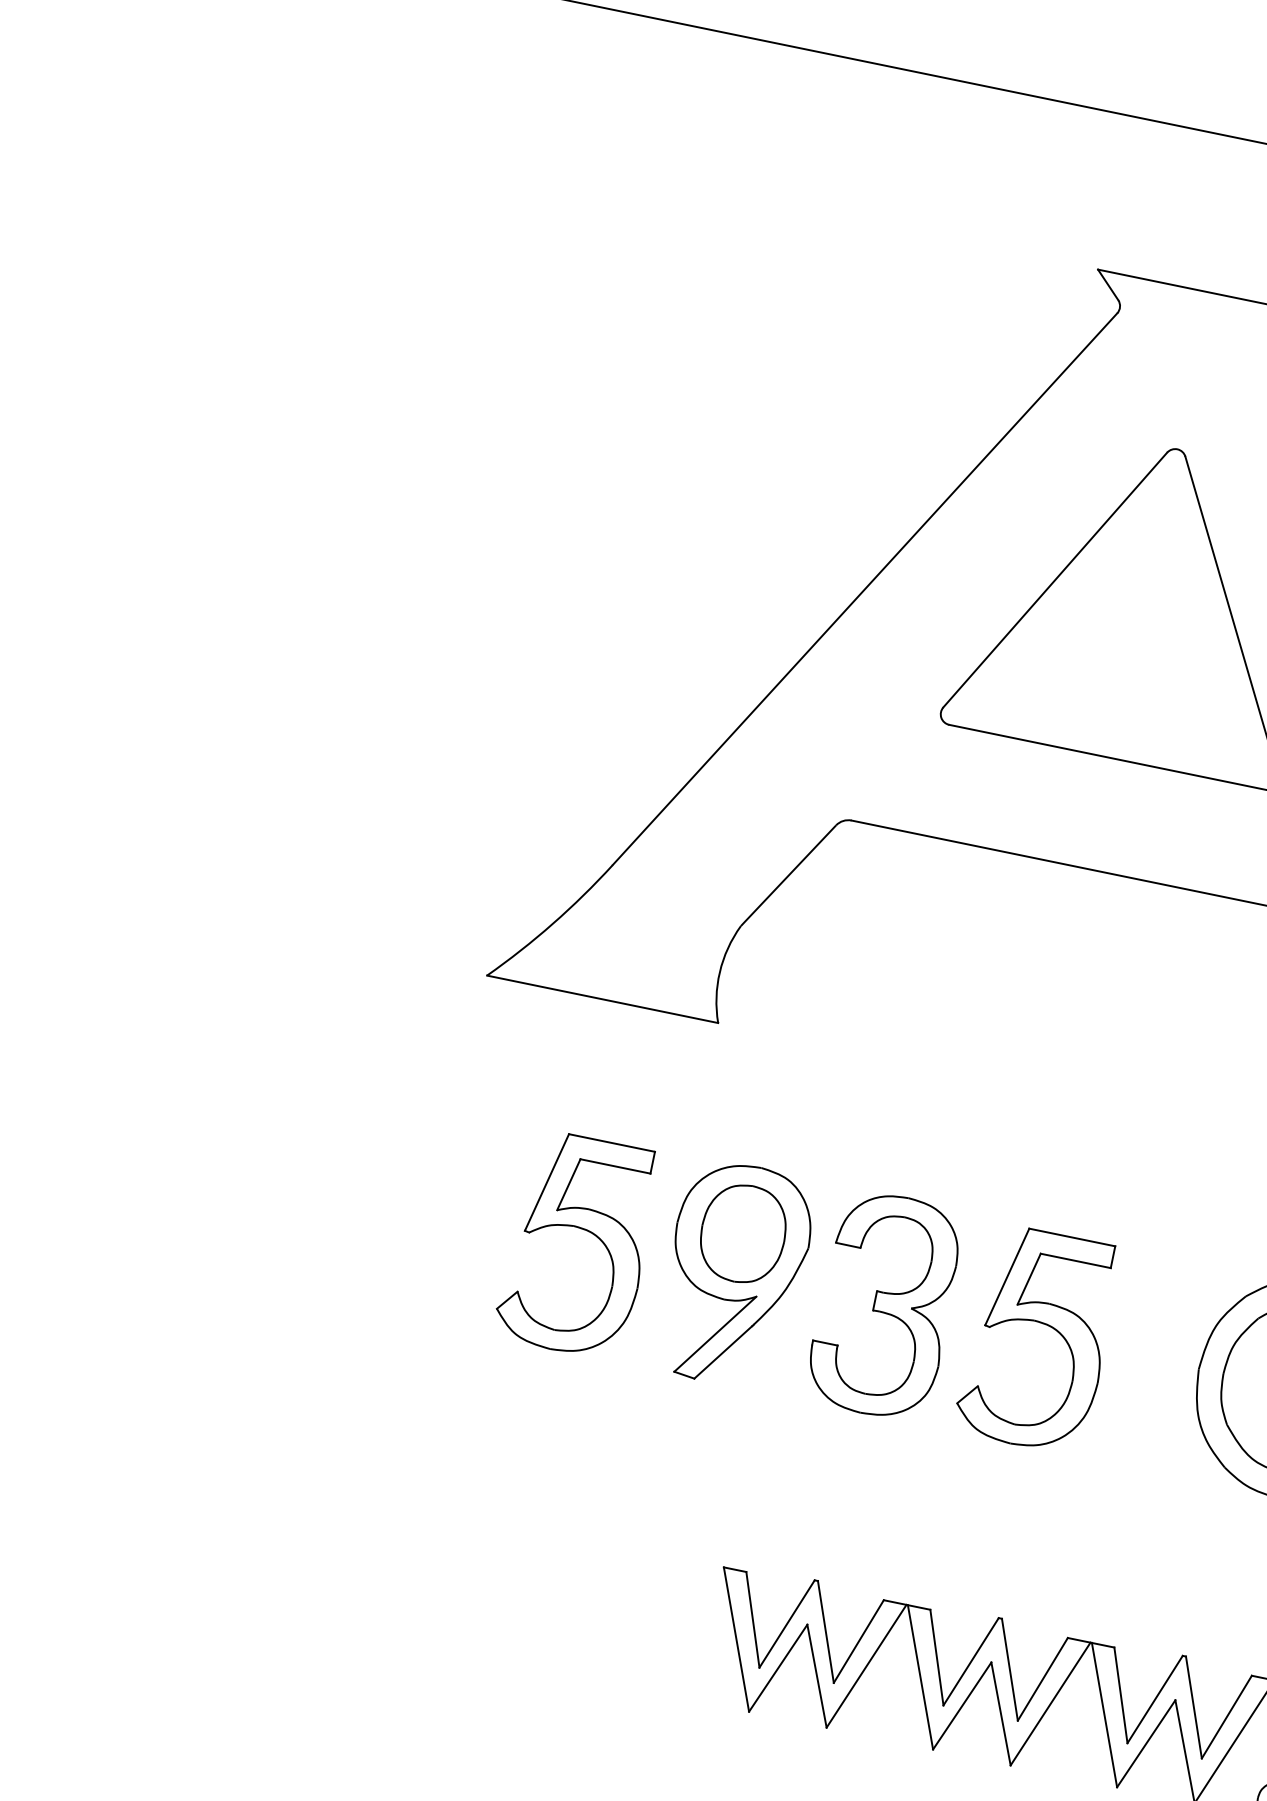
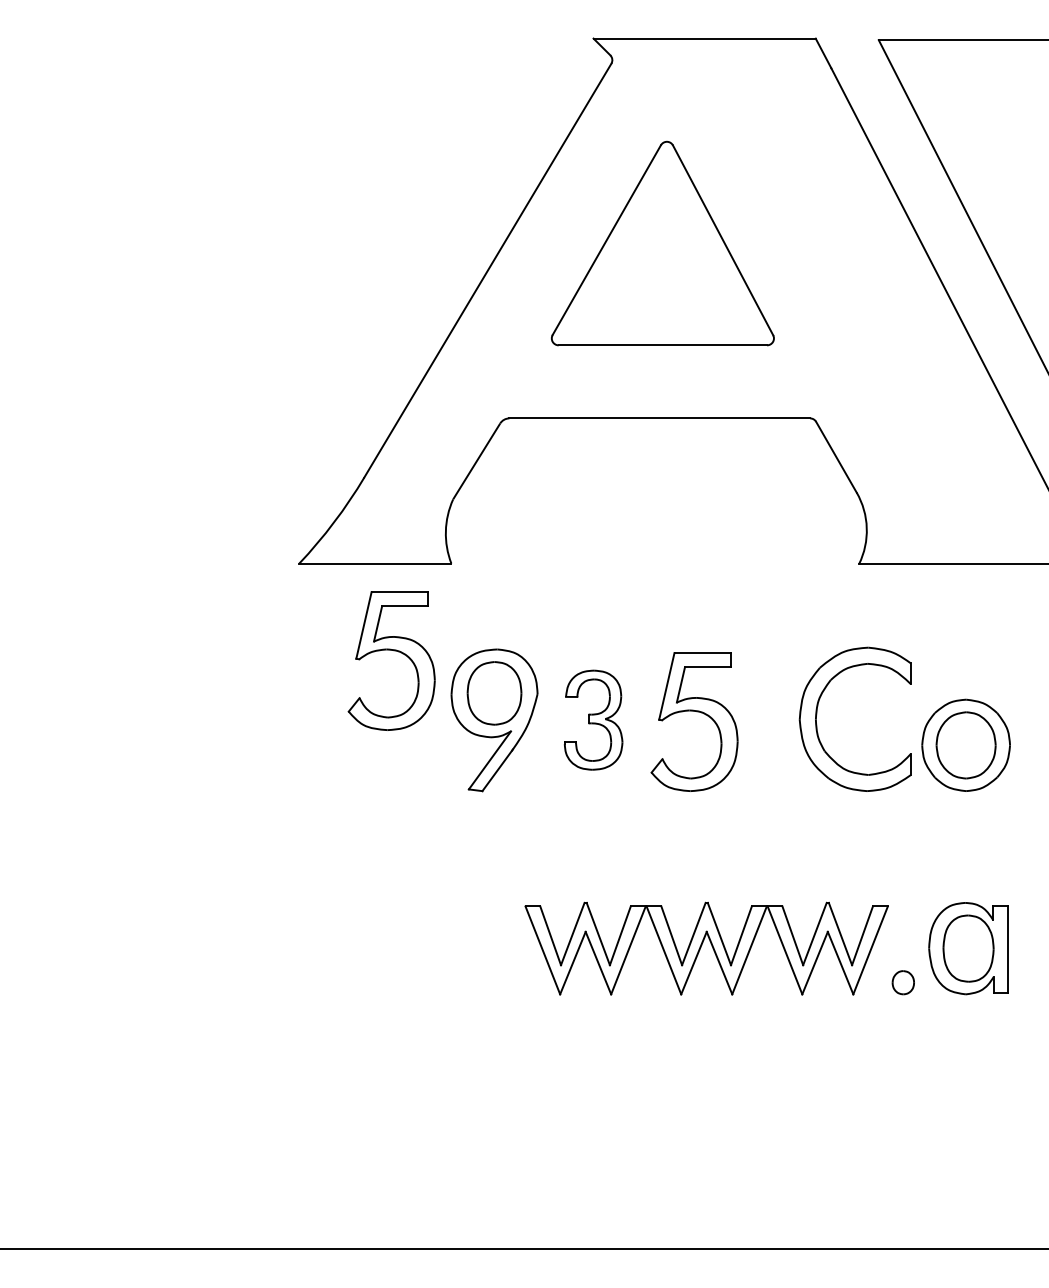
part: (585, 1231) -> (394, 651), moved
part: (885, 1304) -> (593, 719), size x0.7

